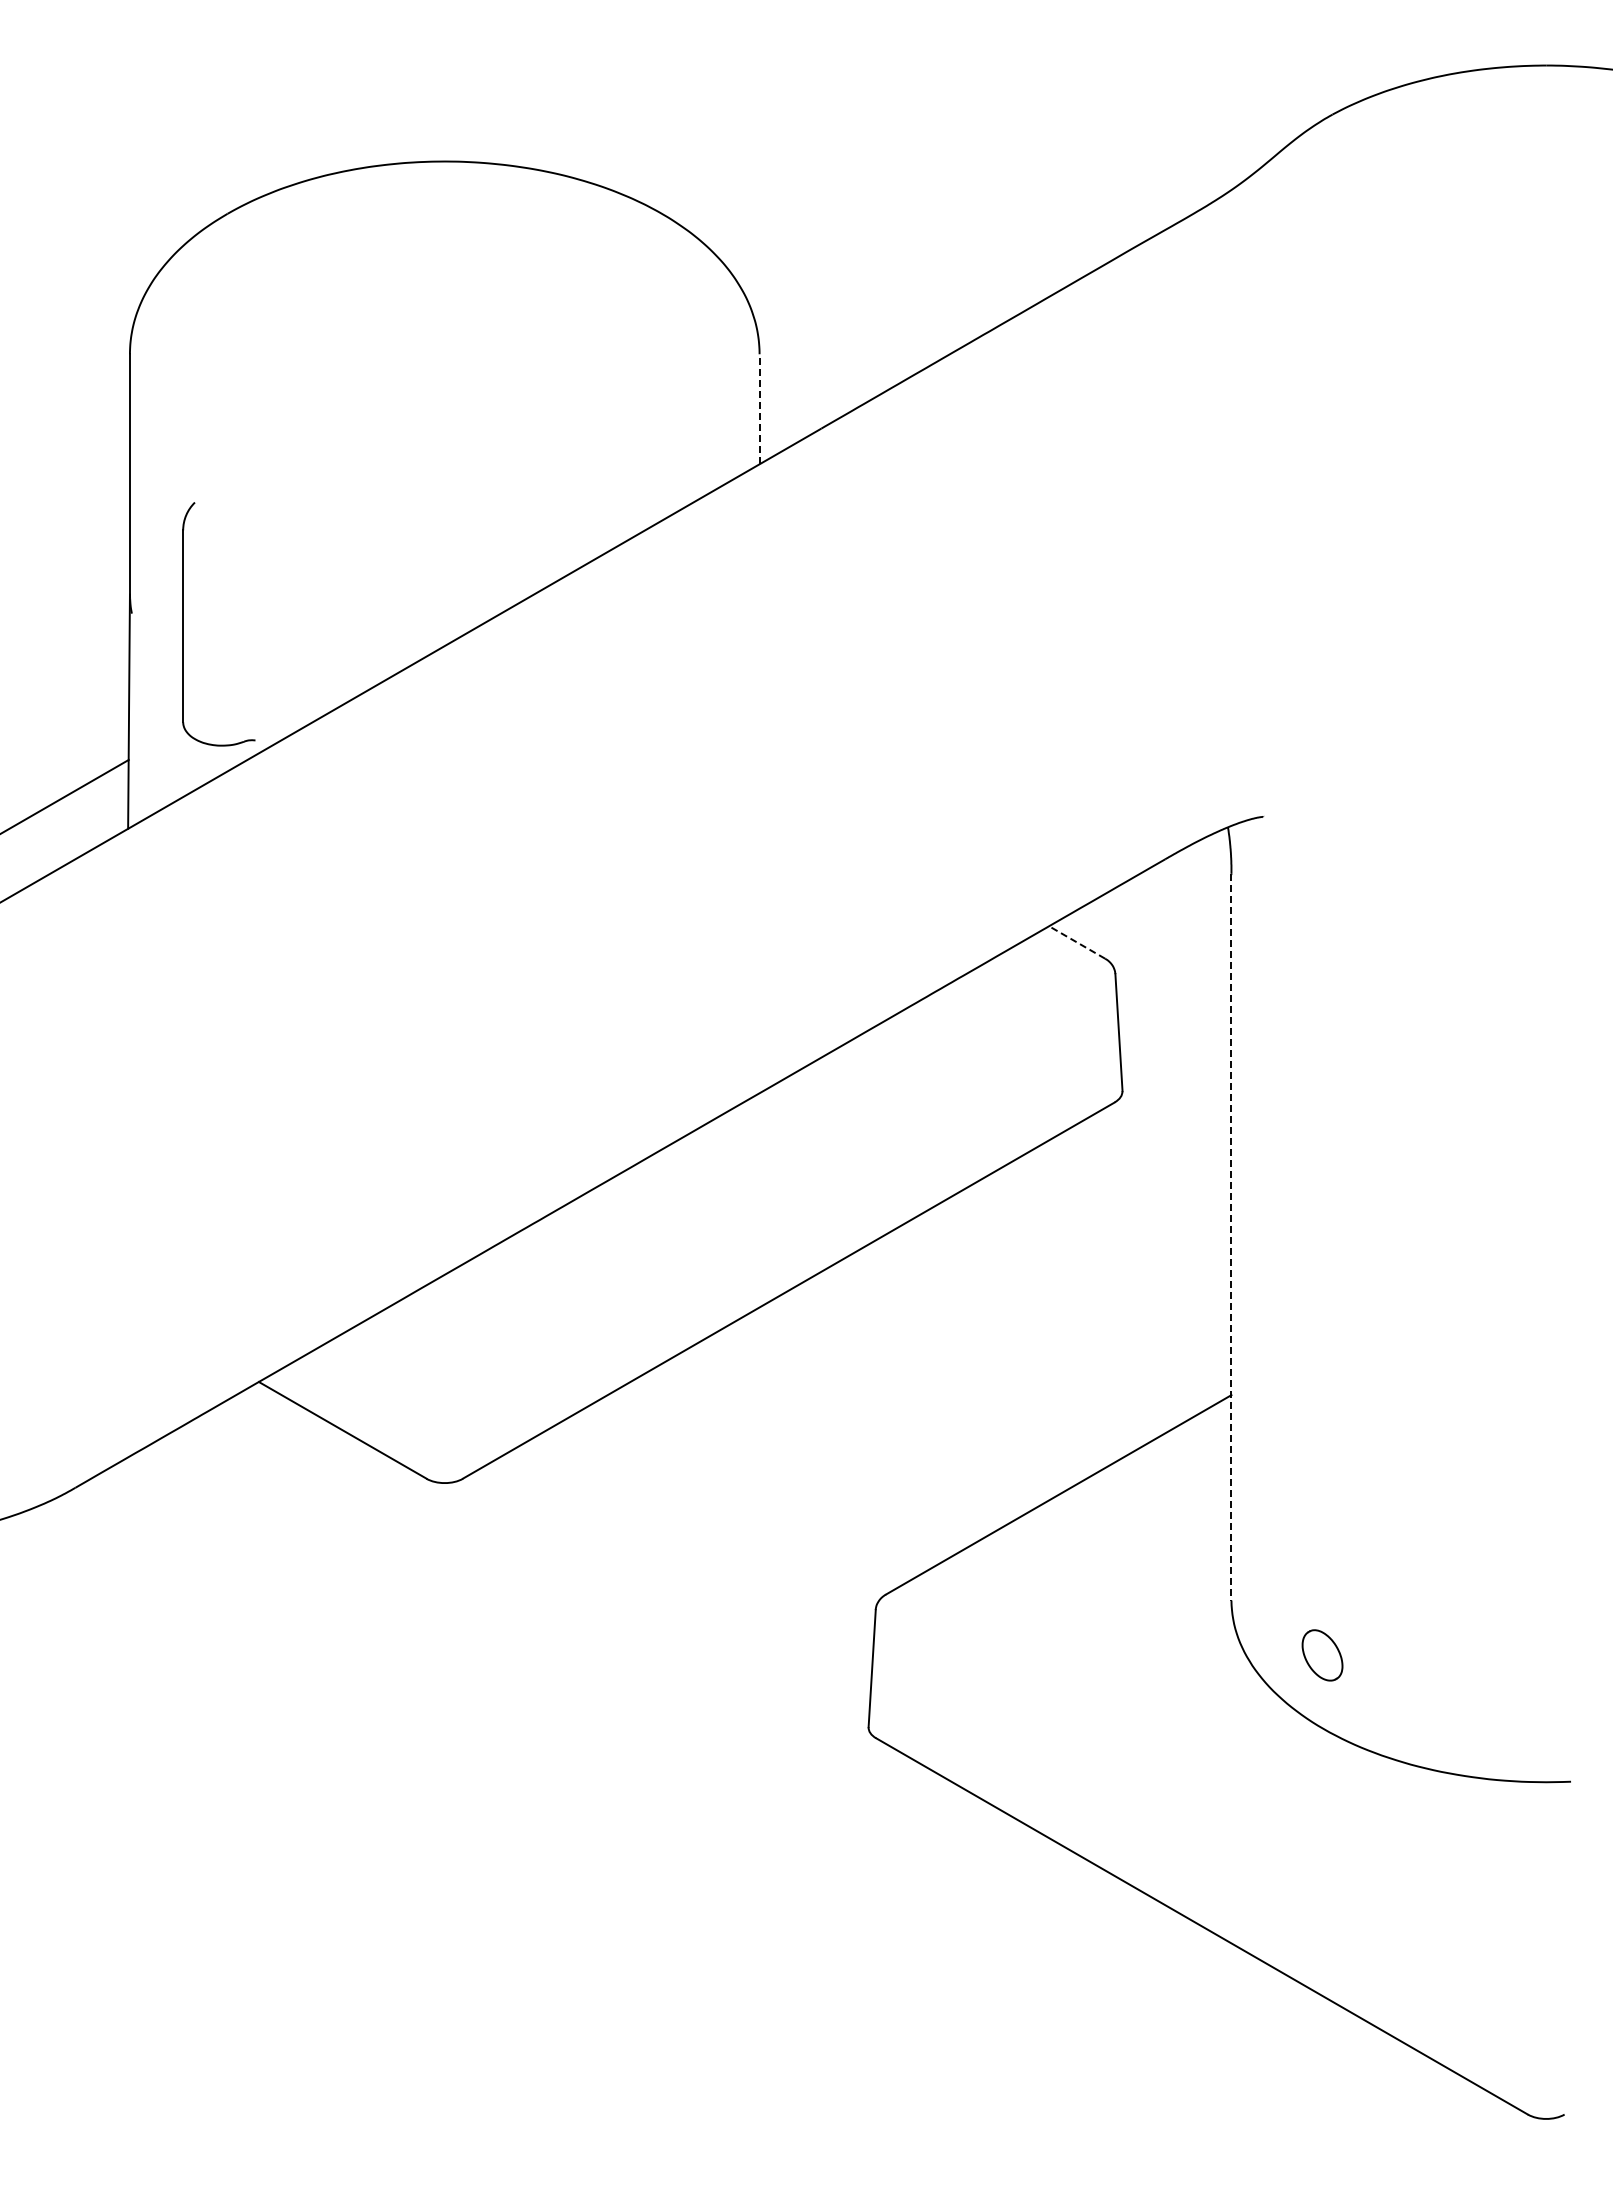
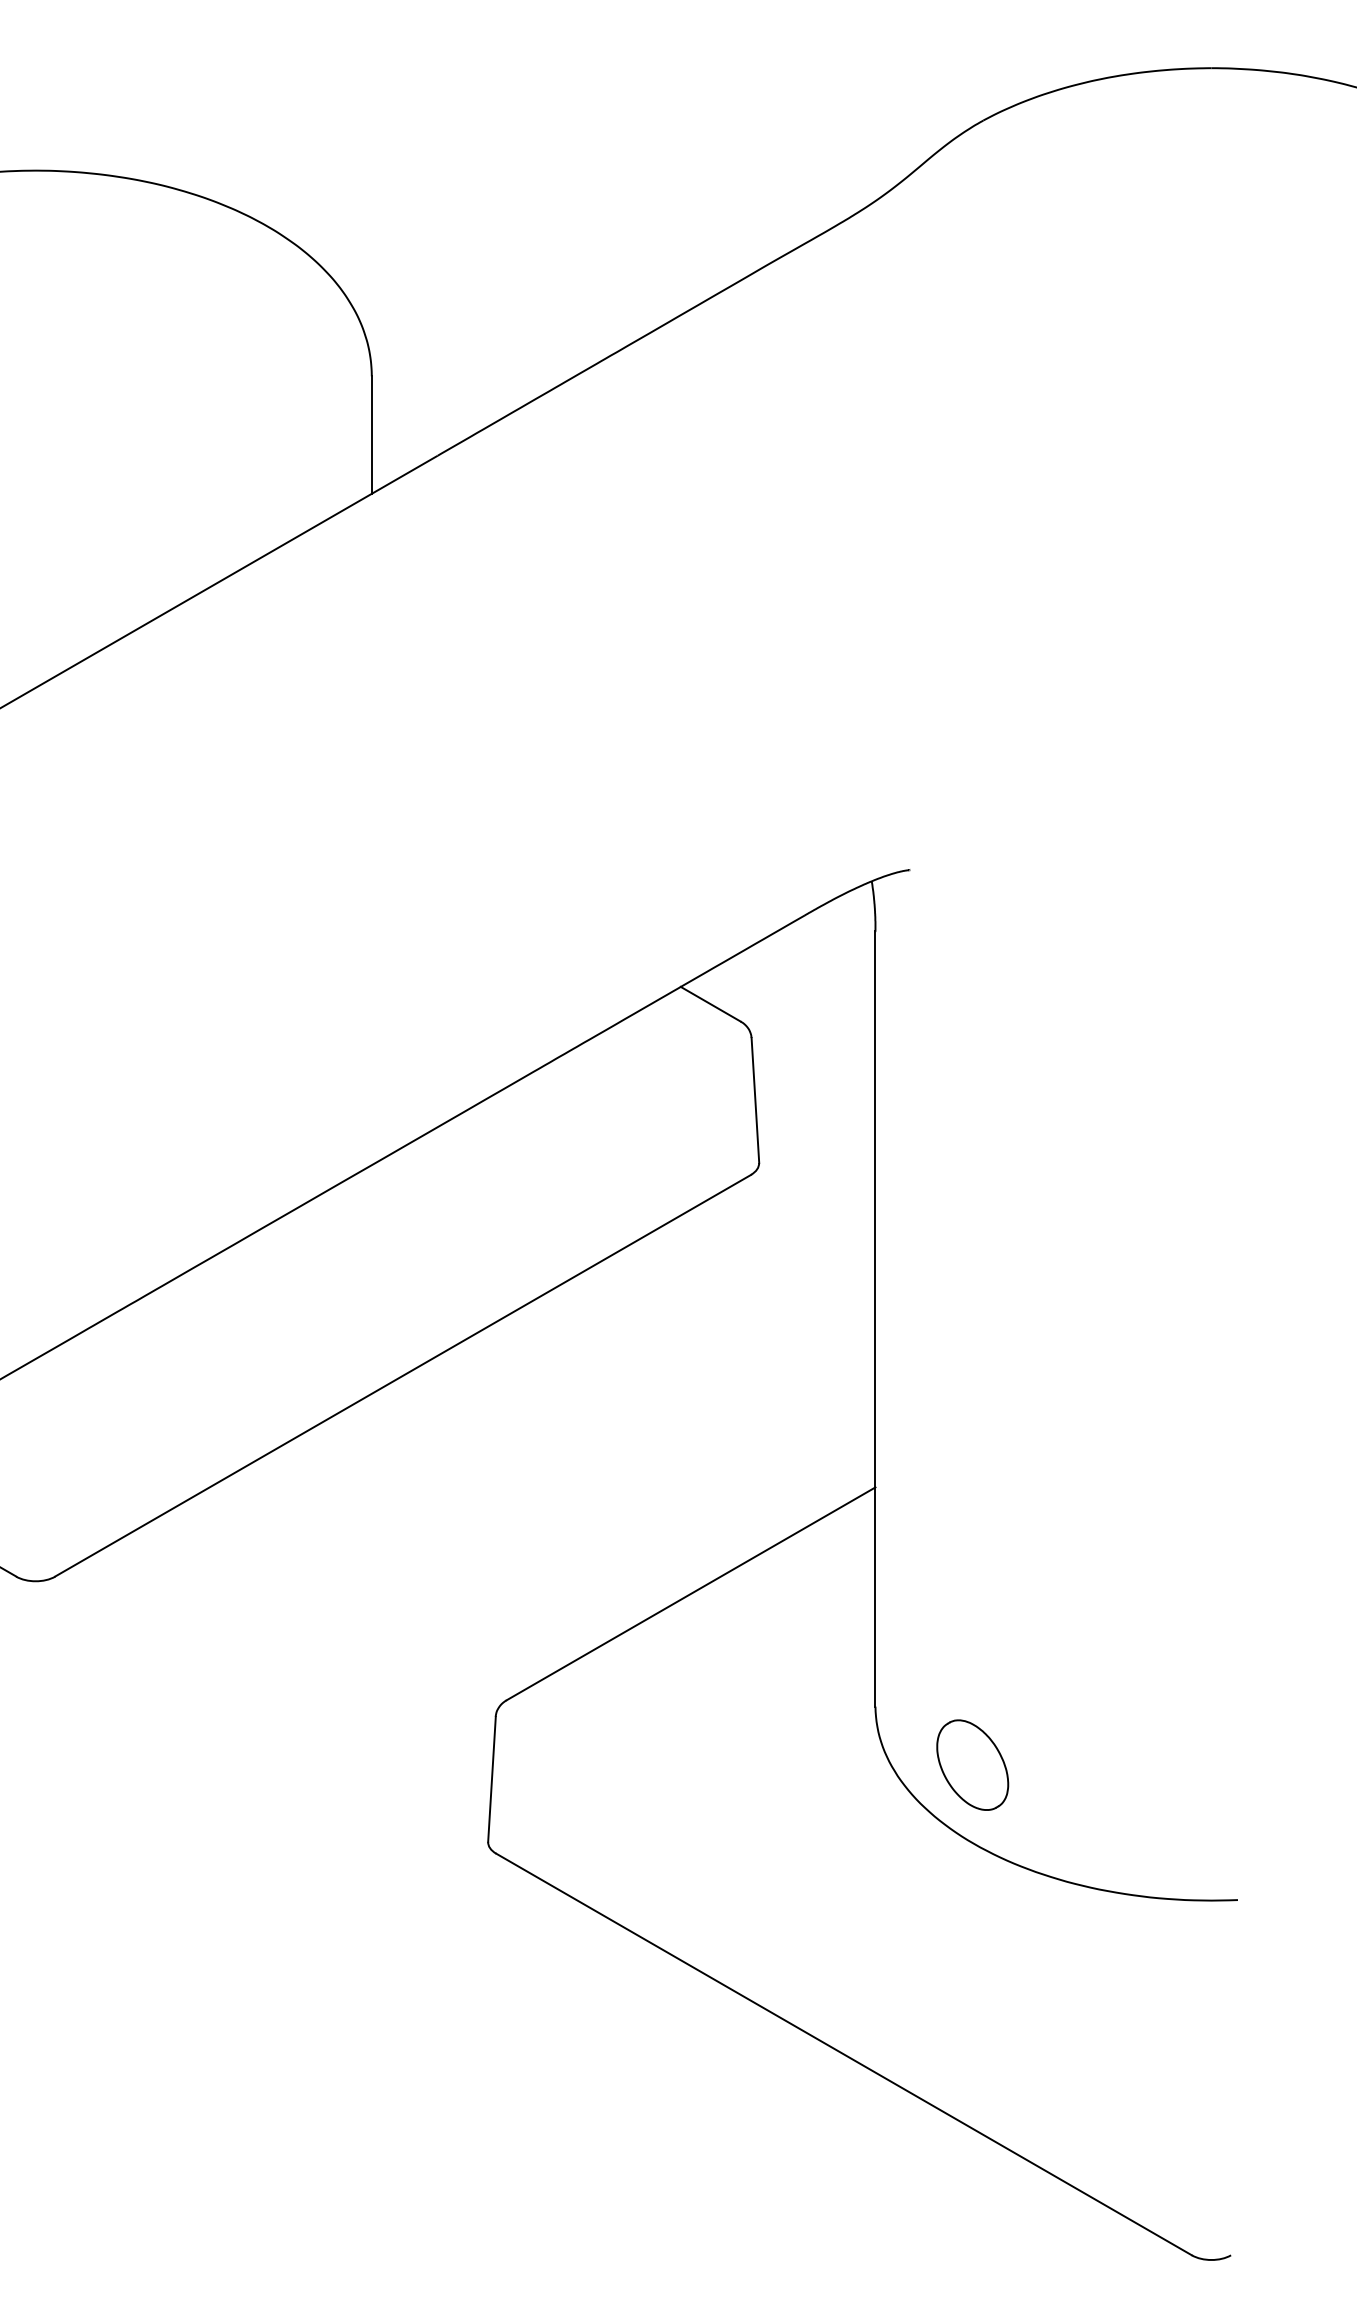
line: (759, 408) -> (371, 434), dashed -> solid
line: (1076, 942) -> (710, 1004), dashed -> solid
line: (1231, 1237) -> (875, 1319), dashed -> solid
part: (1322, 1655) -> (972, 1765), size x1.67

